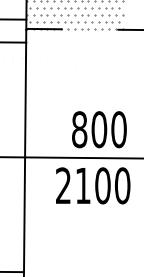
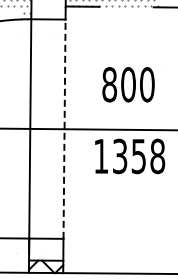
text: (99, 129) -> (128, 84), moved
line: (25, 157) -> (64, 129), solid -> dashed
text: (93, 185) -> (129, 156), 2100 -> 1358

